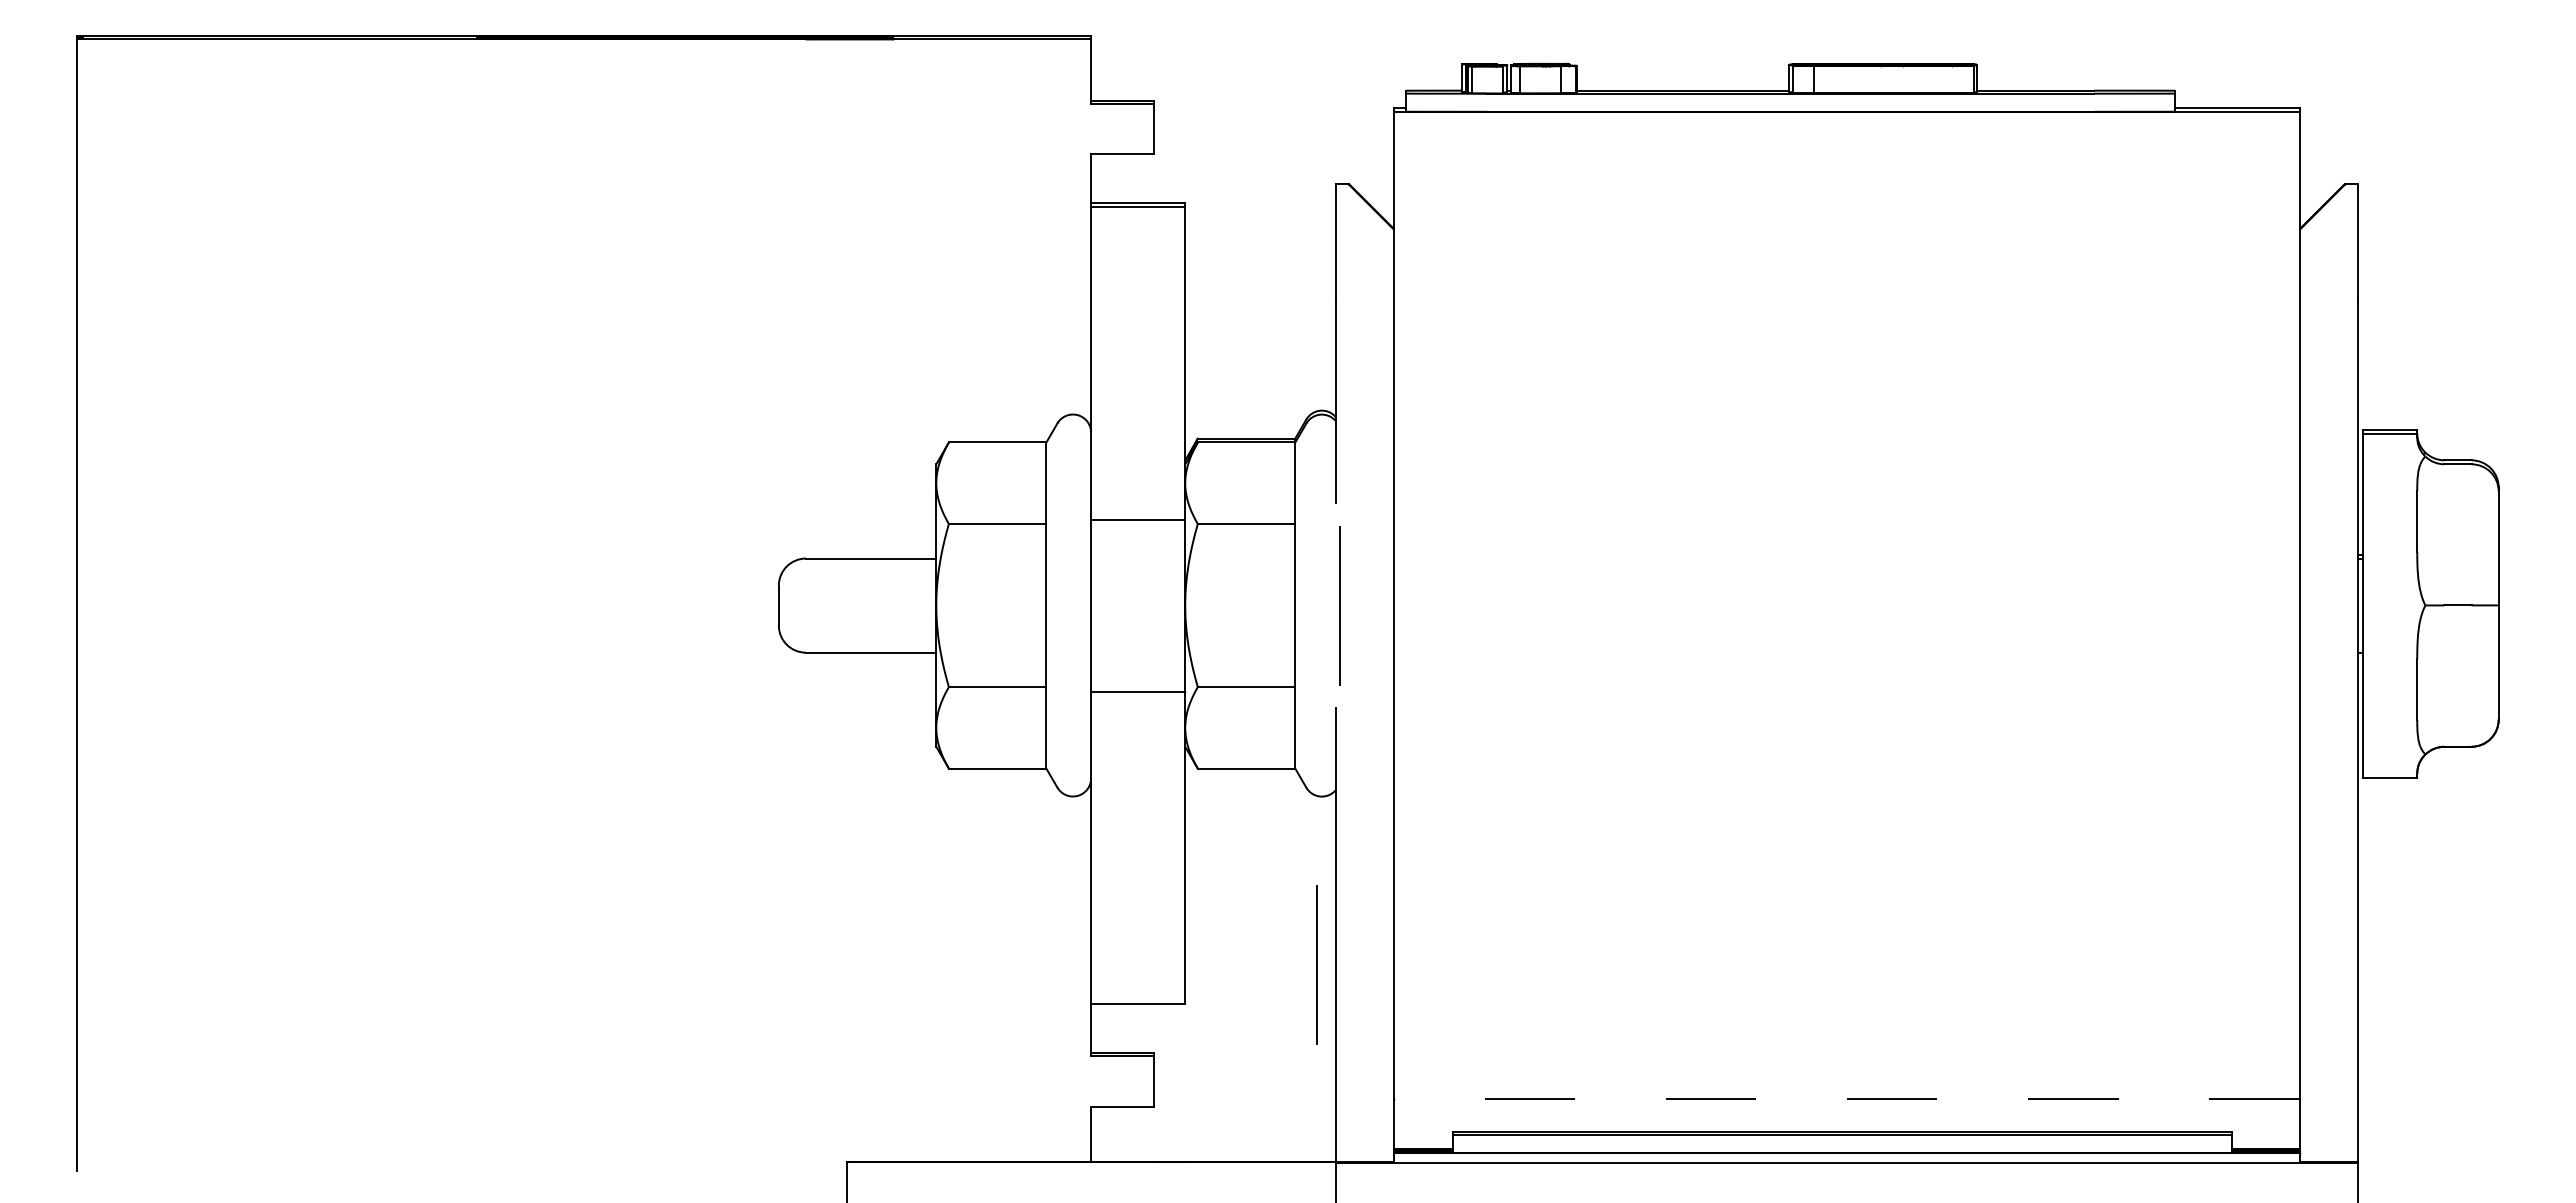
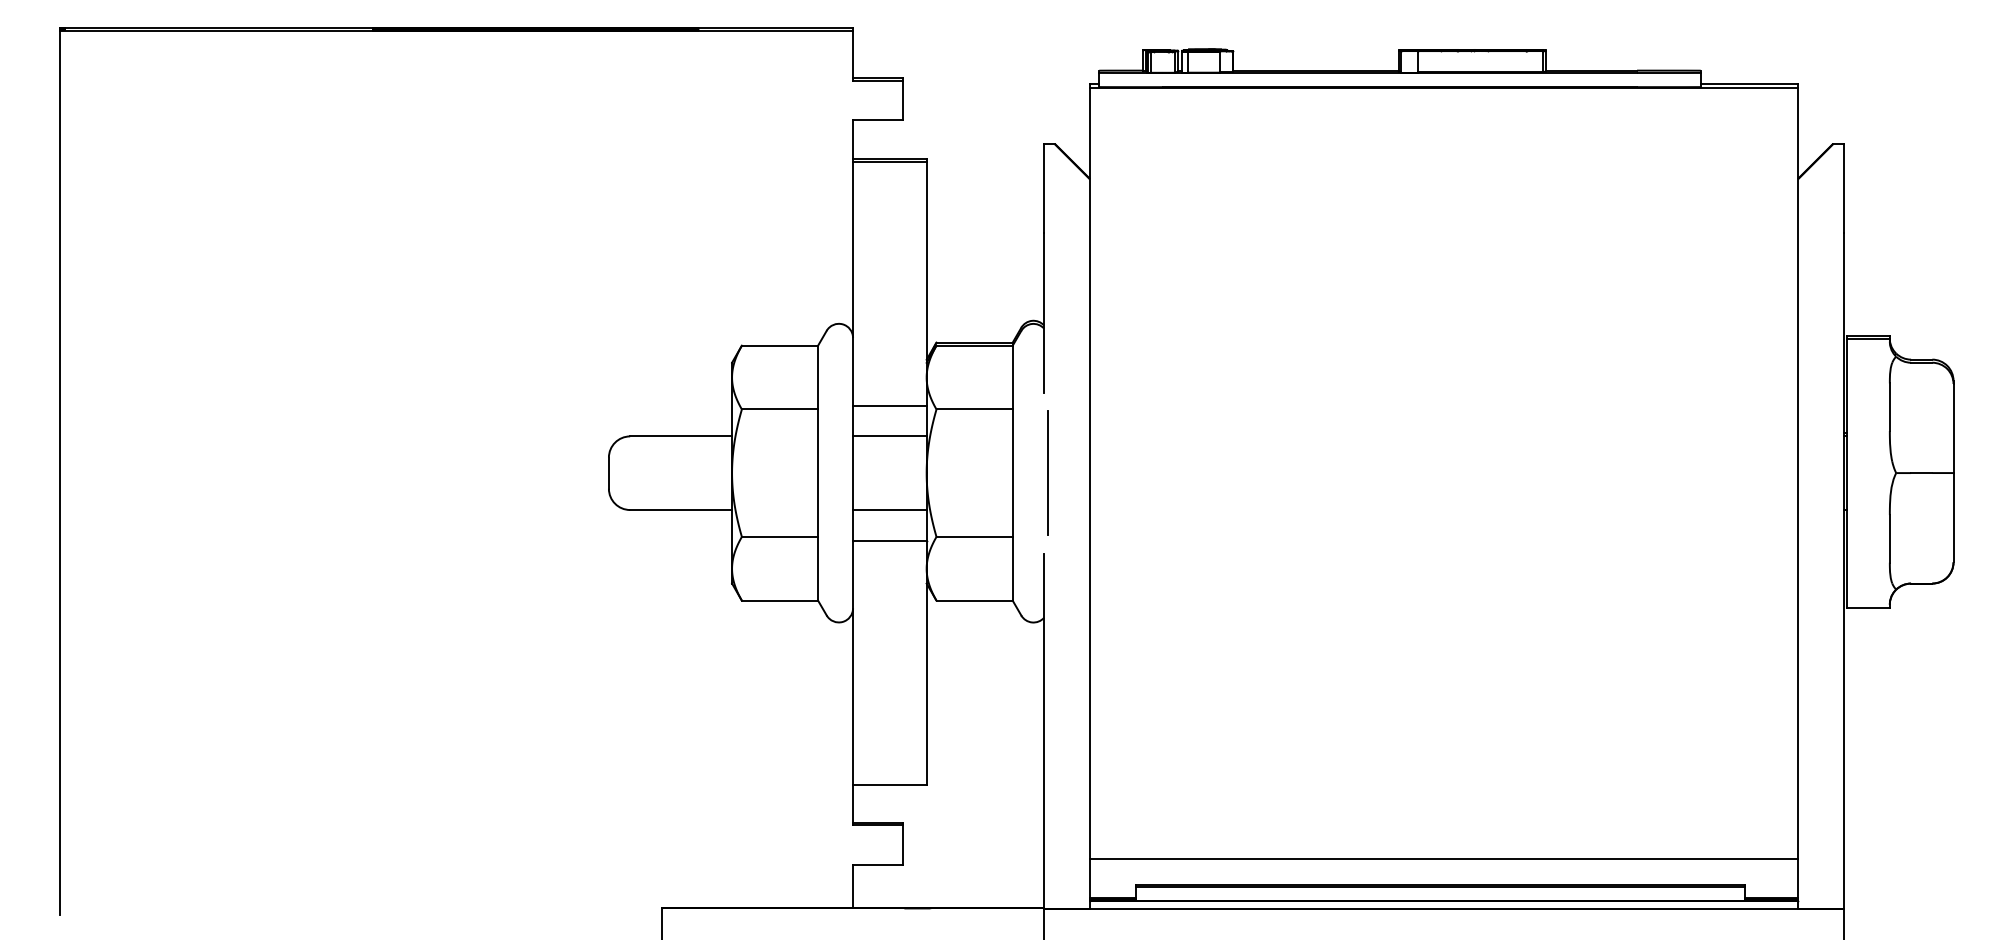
line: (1138, 558) -> (890, 436), added
line: (1138, 652) -> (890, 509), added
line: (1316, 964) -> (1029, 753), removed
line: (1846, 1099) -> (1443, 859), dashed -> solid

